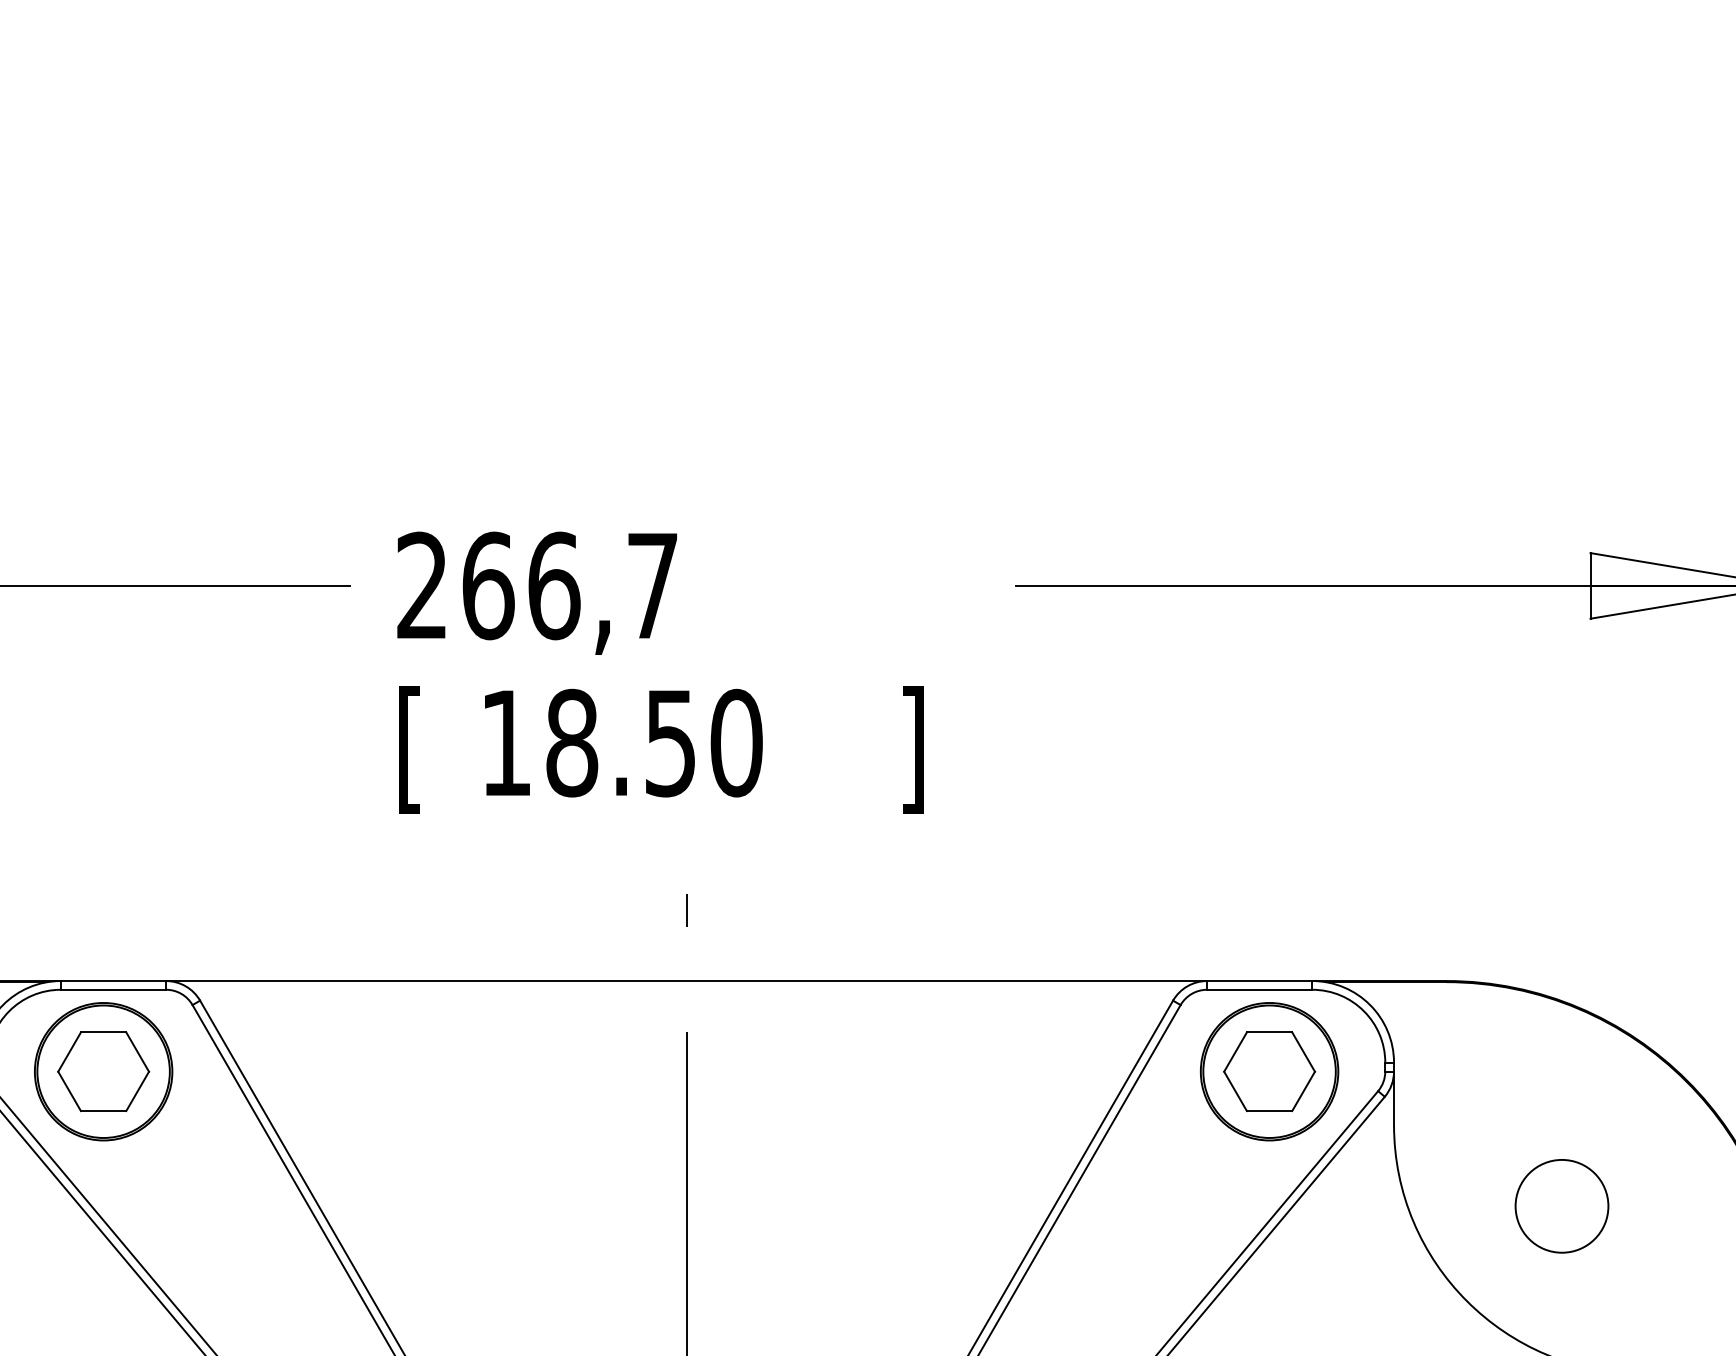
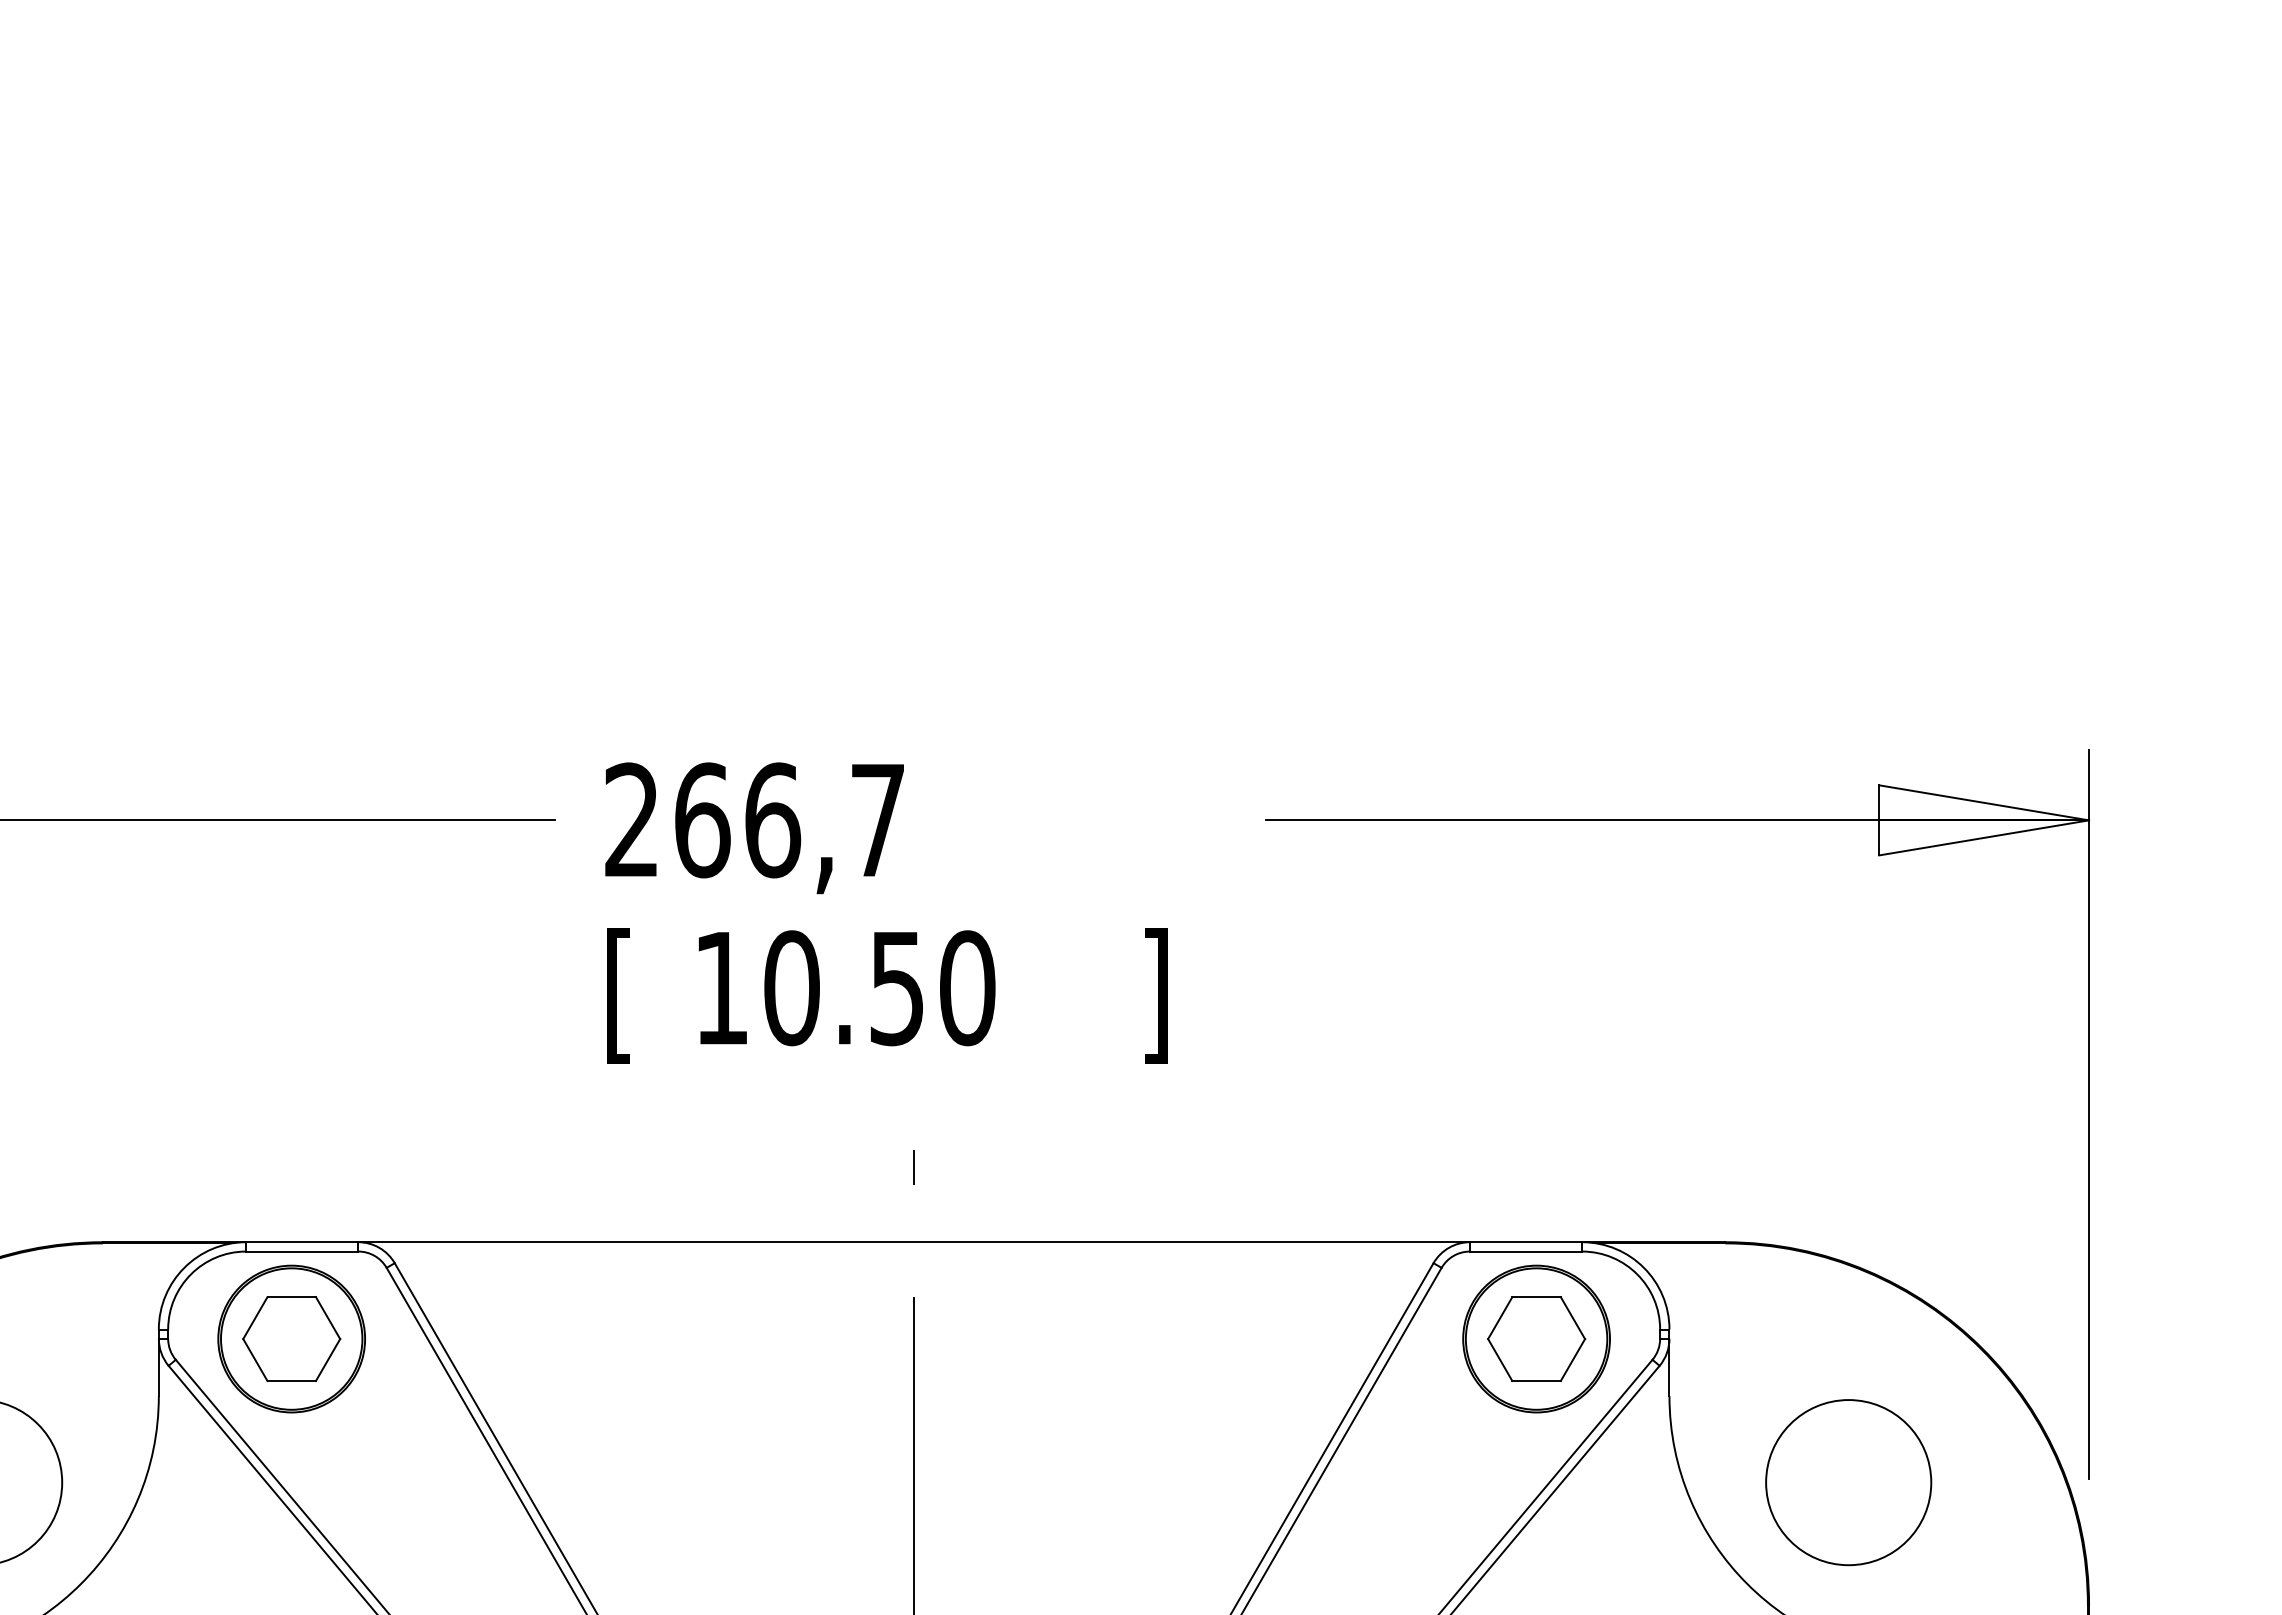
text: (571, 743) -> (791, 988), 18.50 -> 10.50
circle: (1561, 1206) -> (1848, 1482), size x1.67

